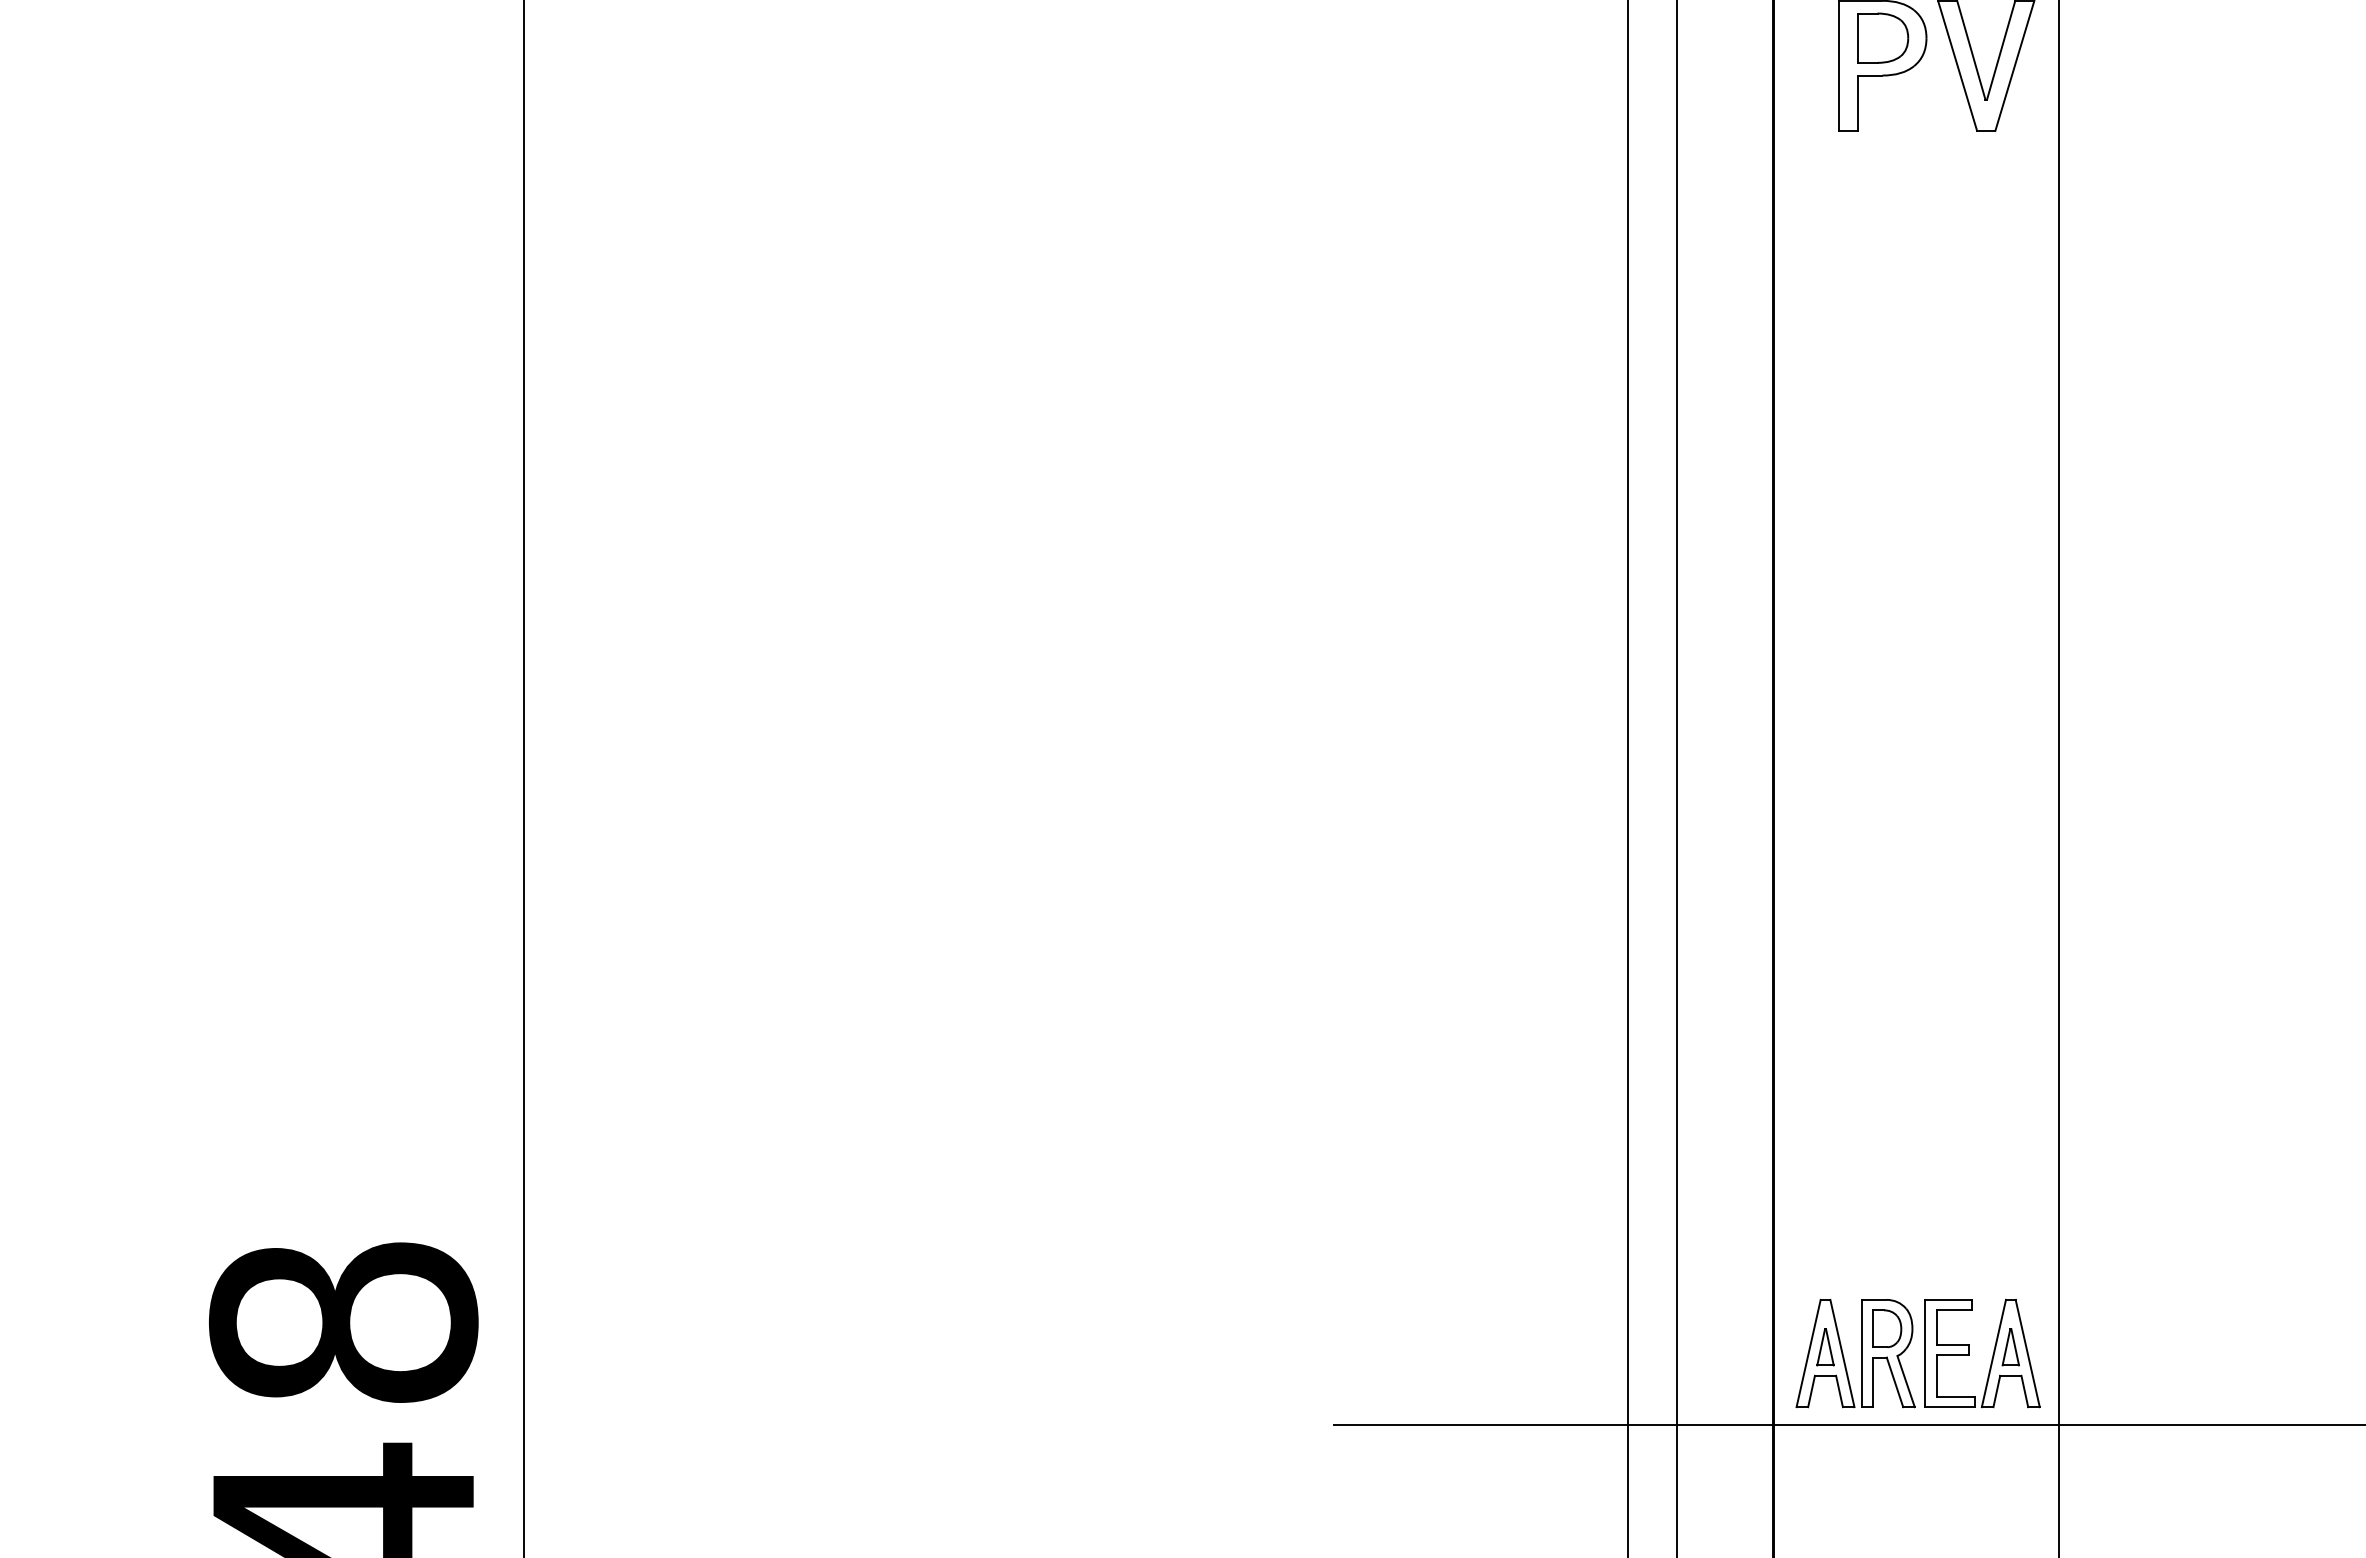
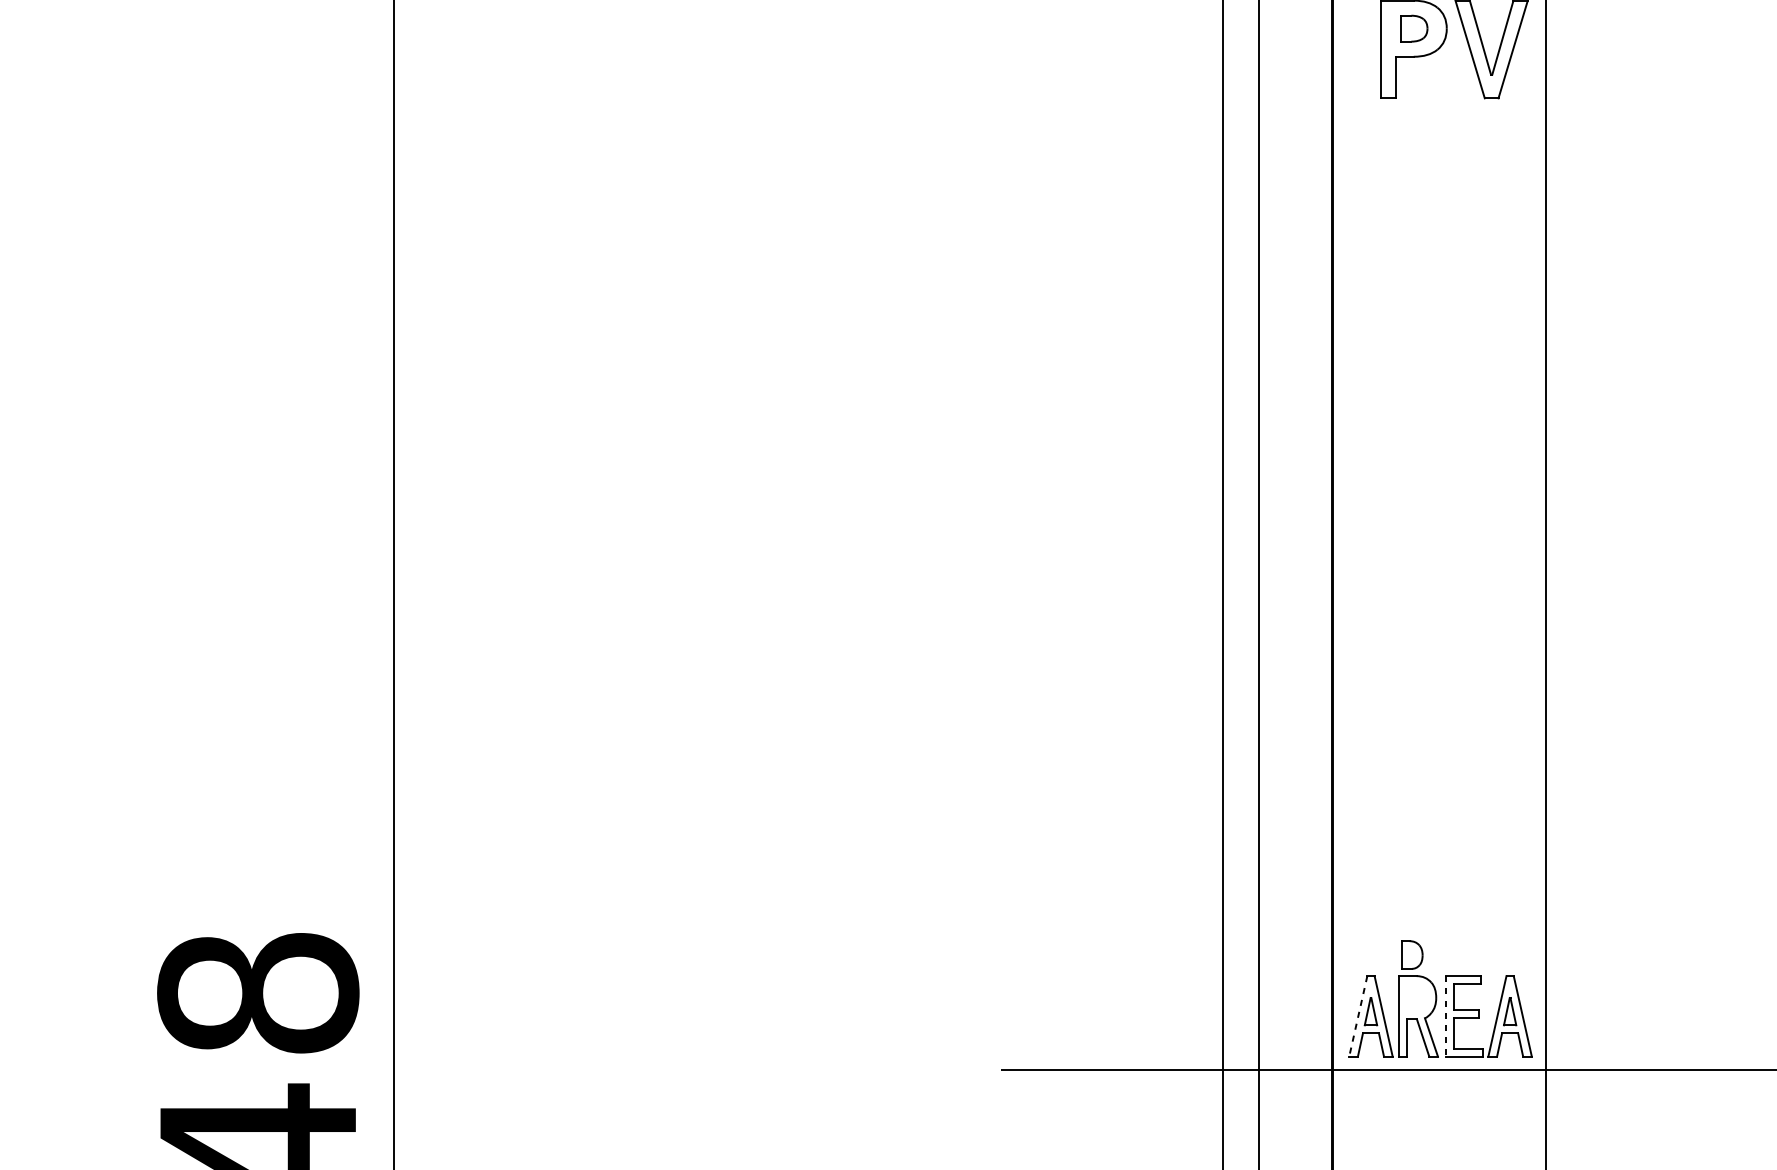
part: (1883, 37) -> (1414, 28), size x0.7
part: (1887, 1328) -> (1412, 954), moved
line: (1808, 1353) -> (1358, 1016), solid -> dashed
line: (1925, 1353) -> (1446, 1016), solid -> dashed

